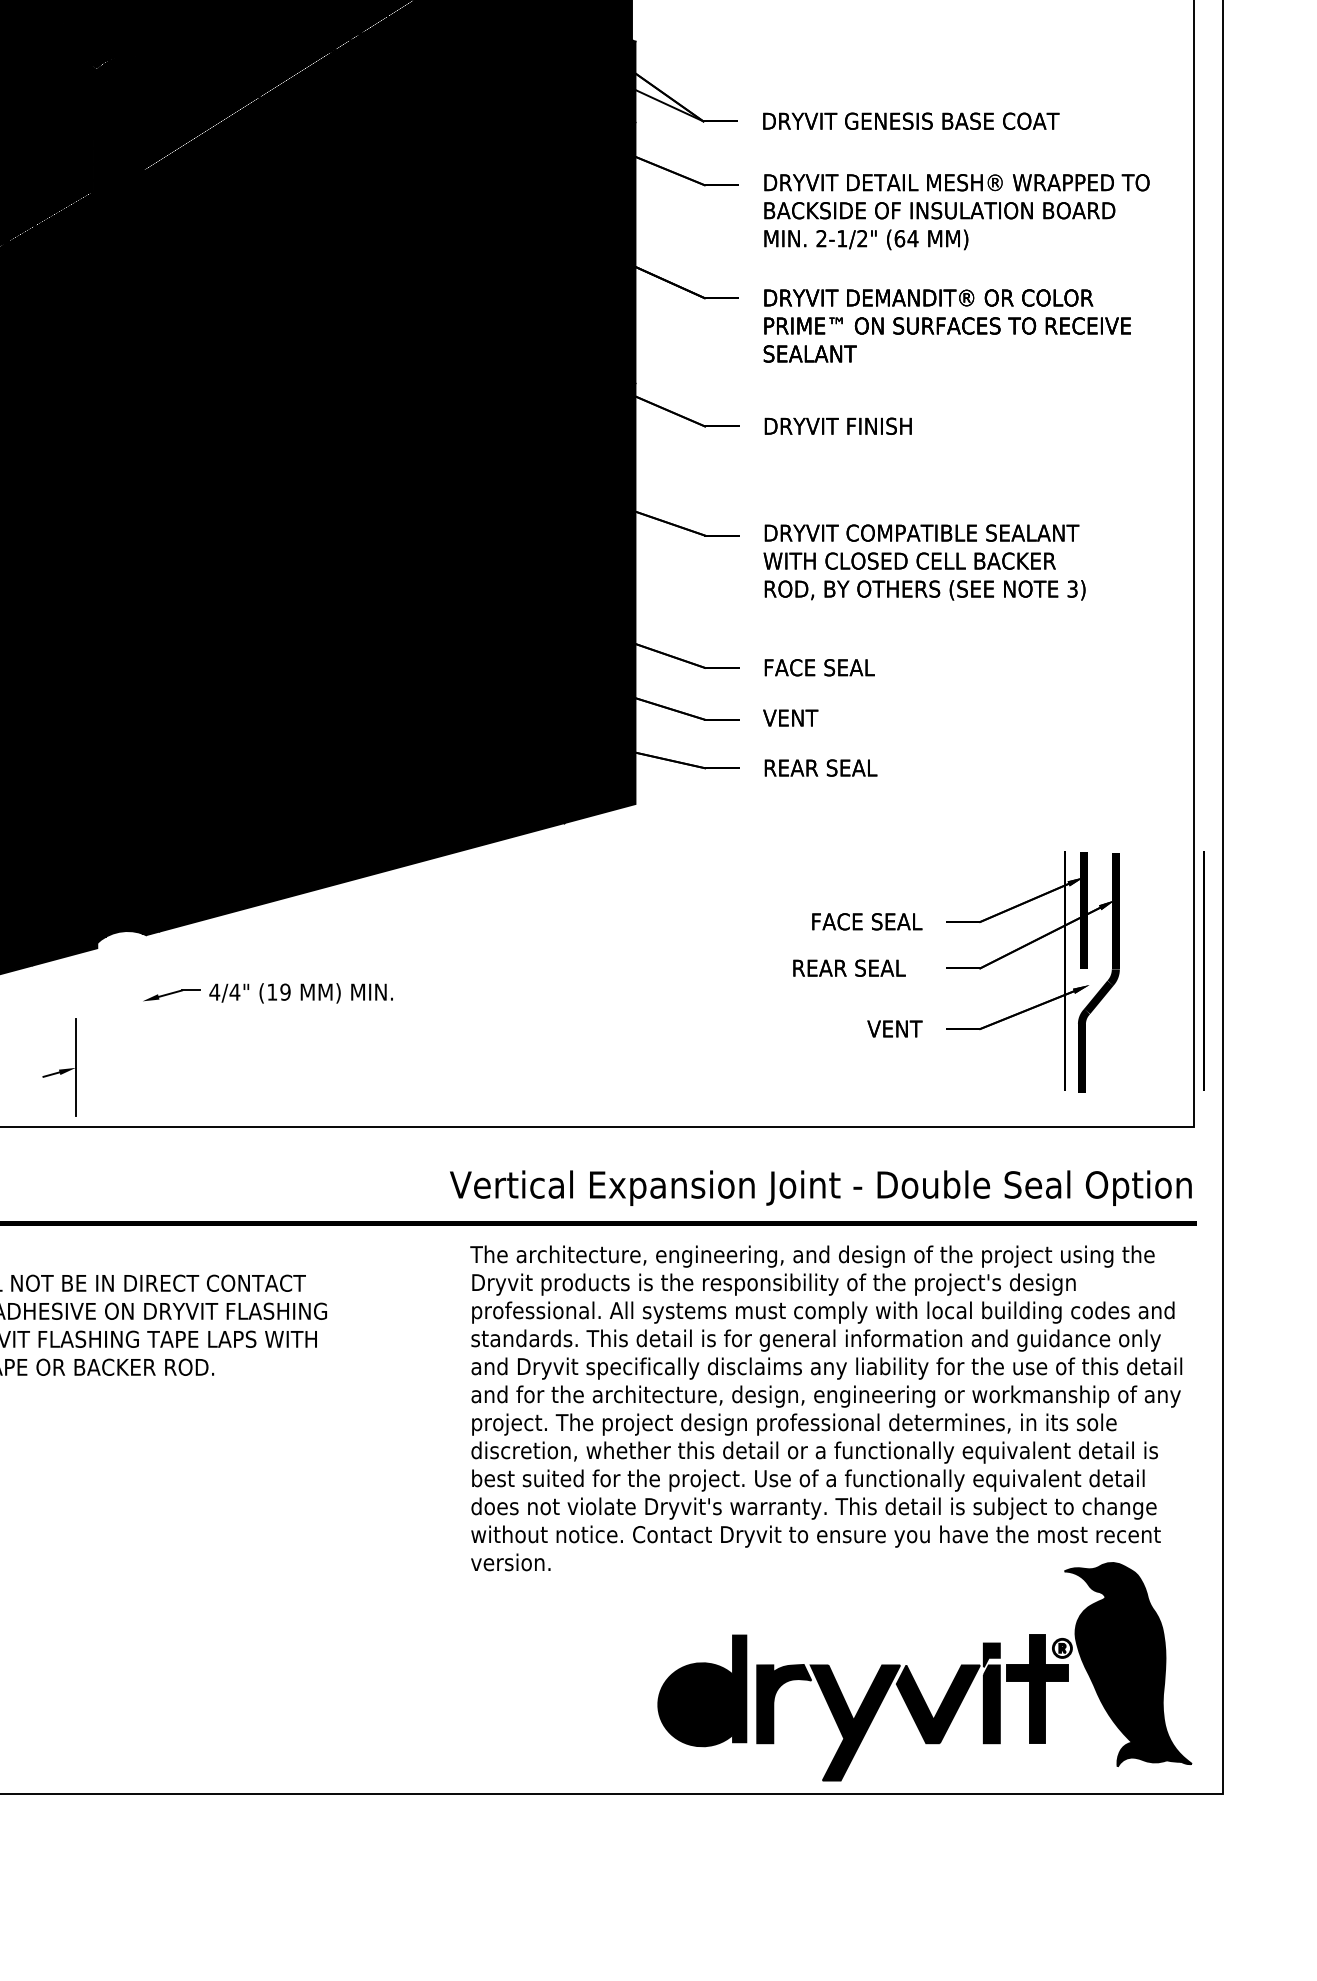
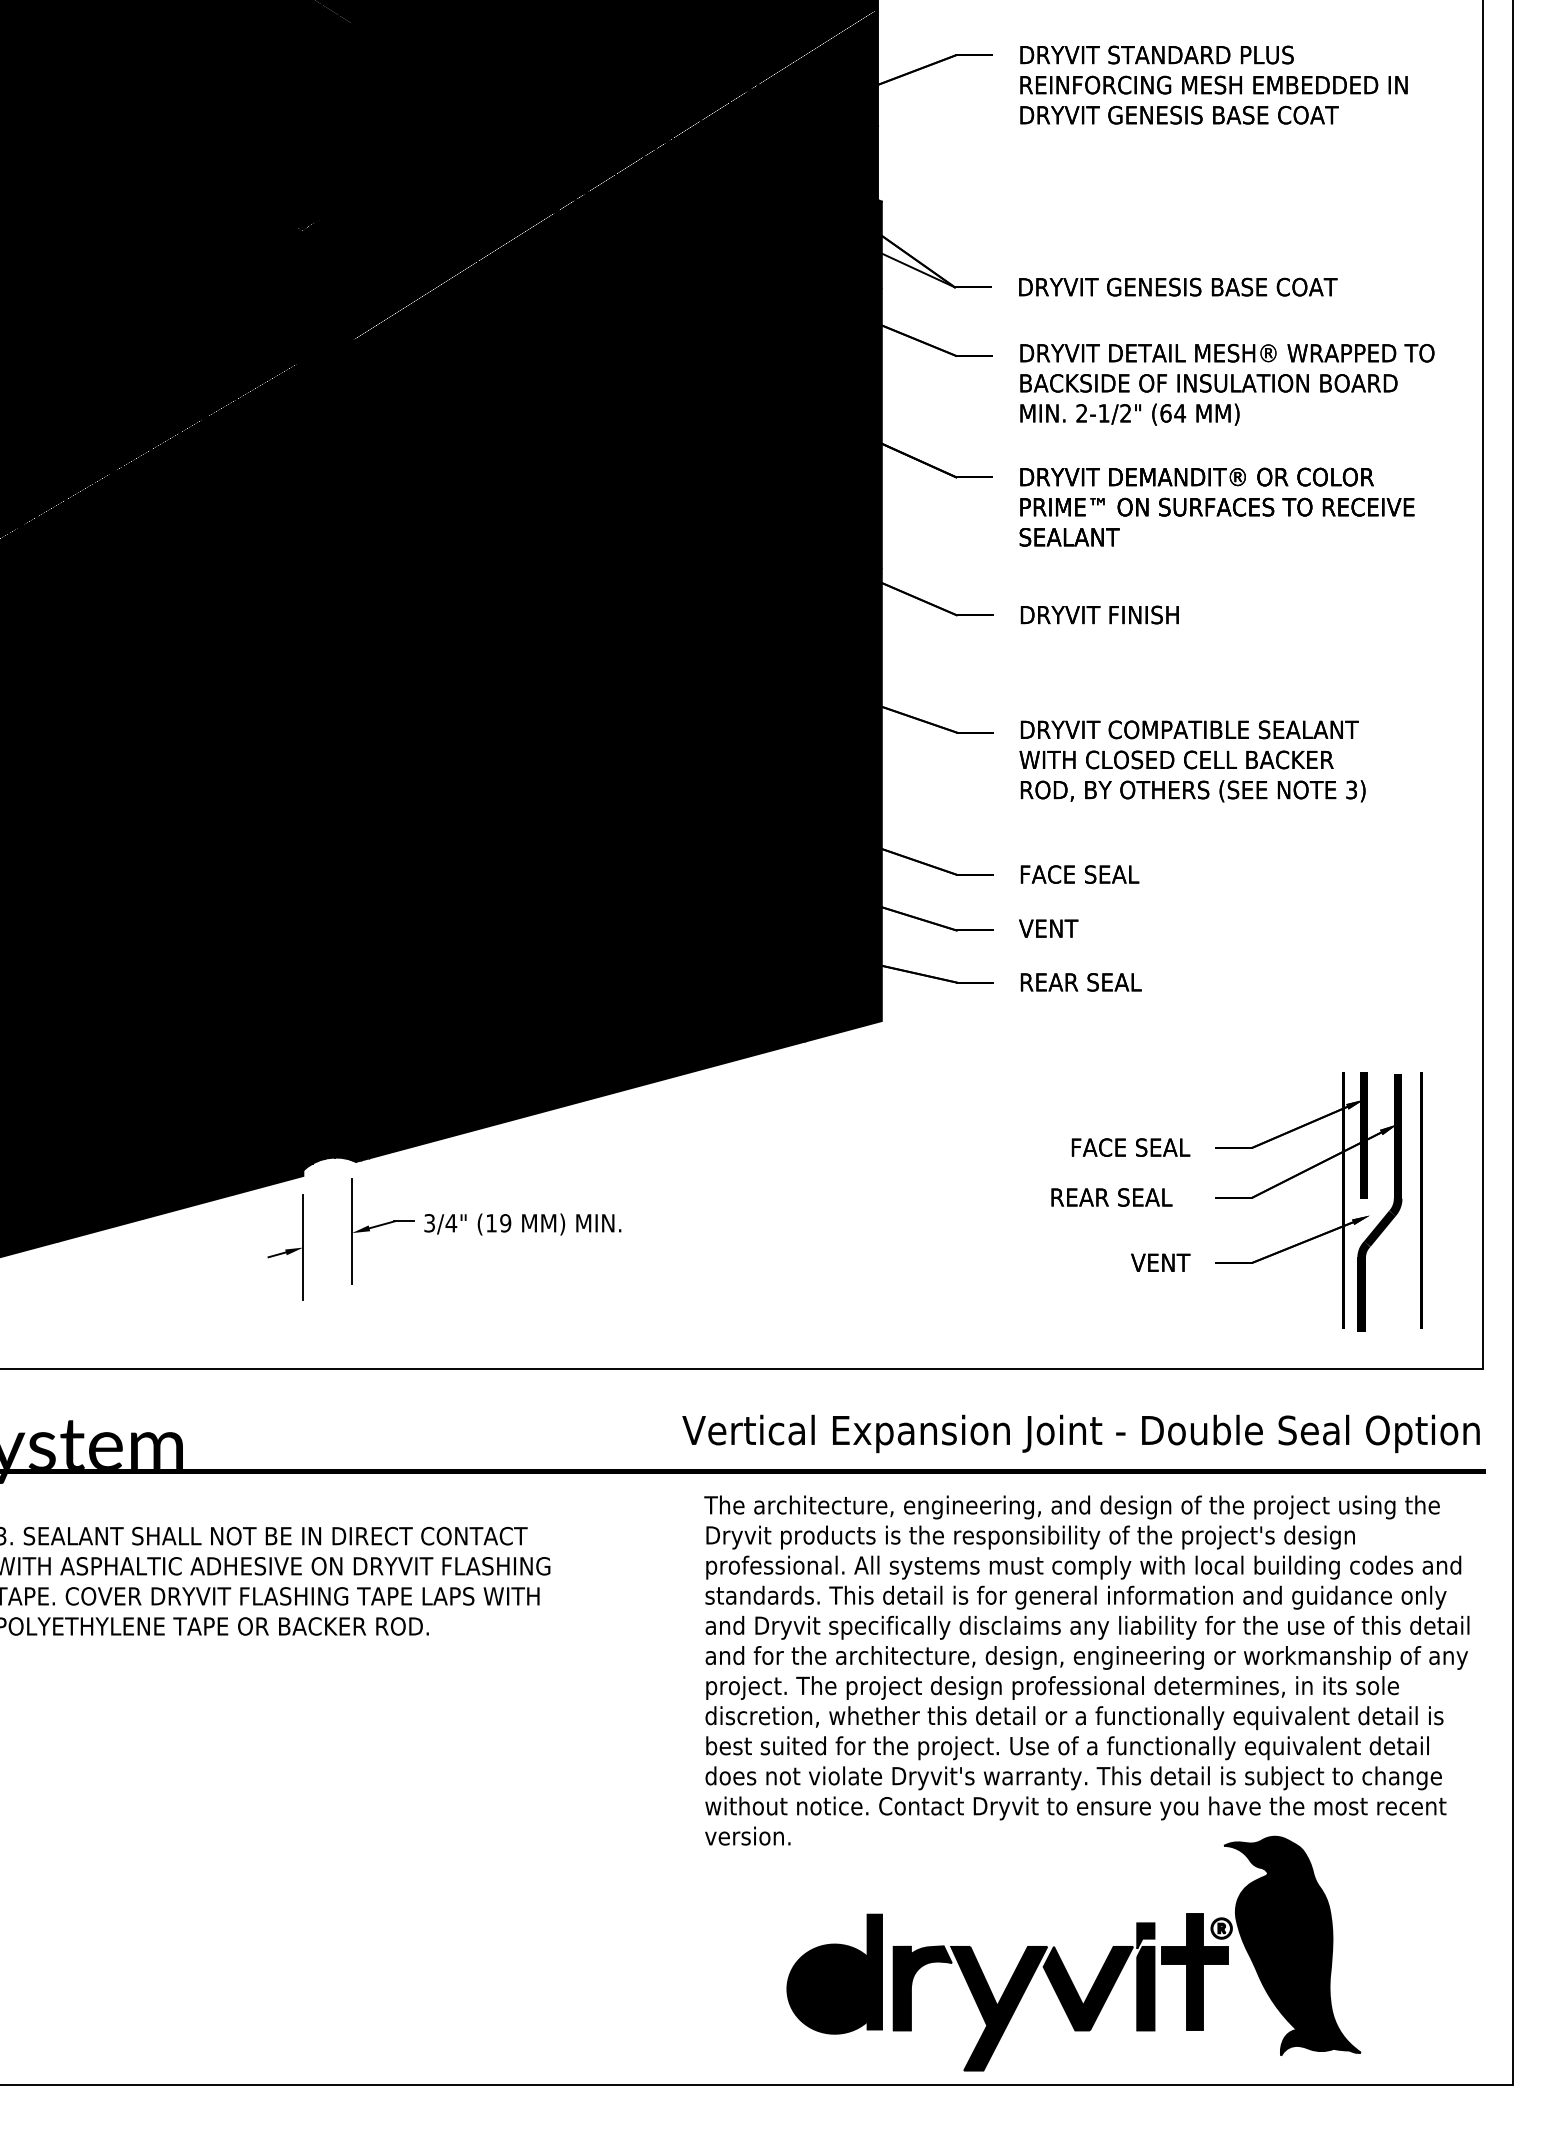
line: (1203, 971) -> (1421, 1200), moved
text: (214, 992) -> (429, 1223), 4/4" -> 3/4"
line: (142, 999) -> (352, 1231), added
part: (59, 1067) -> (285, 1247), moved
part: (913, 1677) -> (1061, 1959), moved

